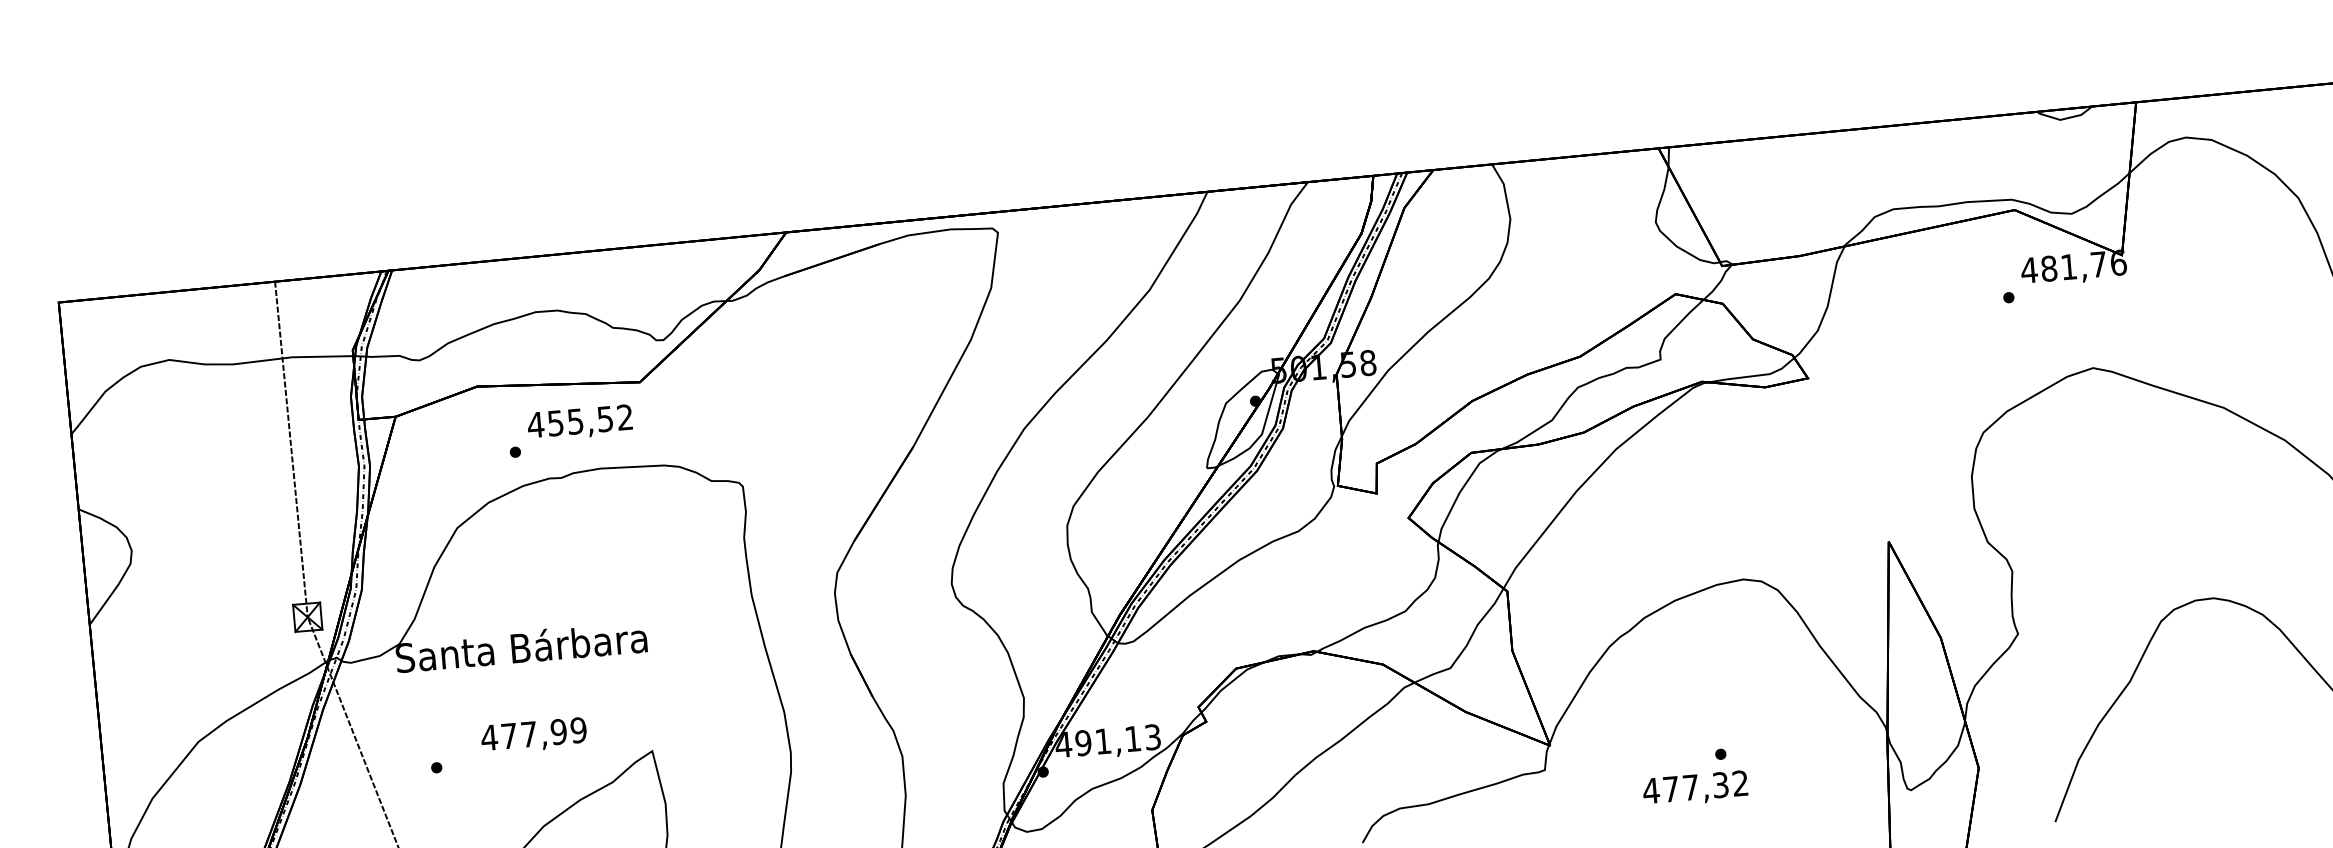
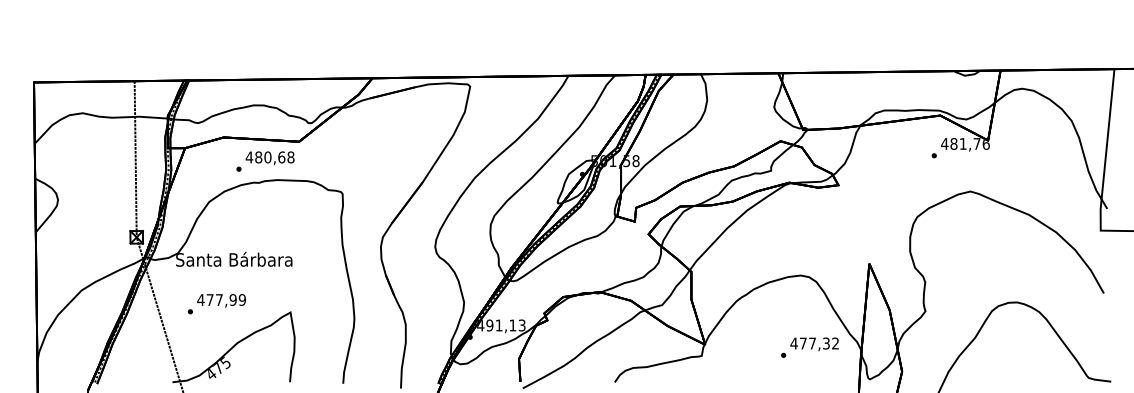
text: (589, 420) -> (274, 157), 455,52 -> 480,68
text: (533, 735) -> (221, 300), moved
text: (1695, 789) -> (814, 344), moved

